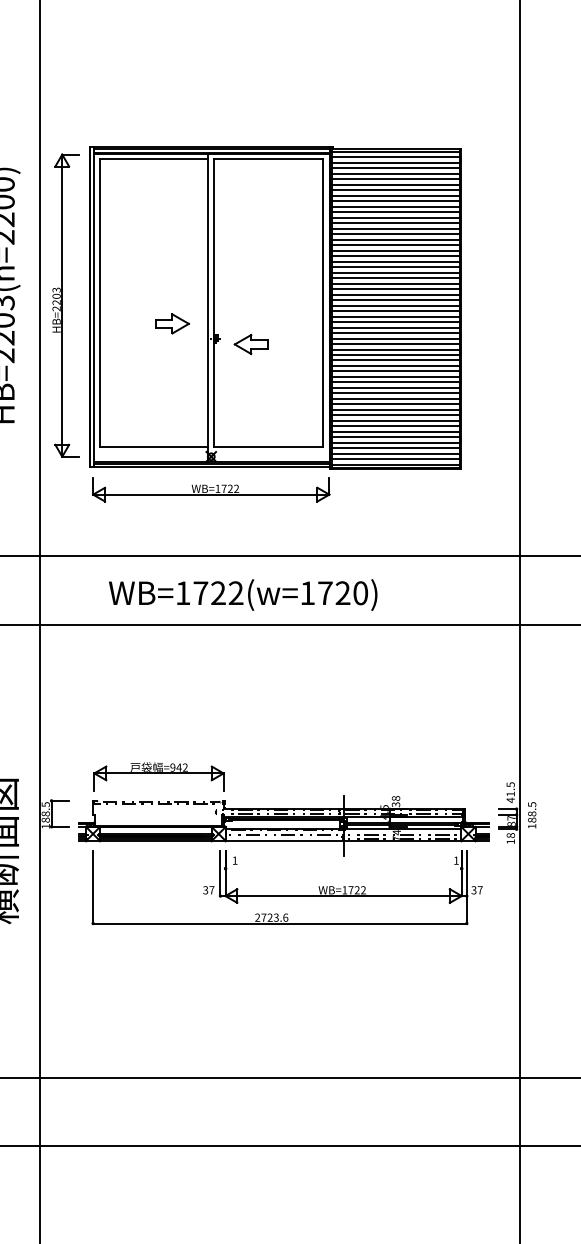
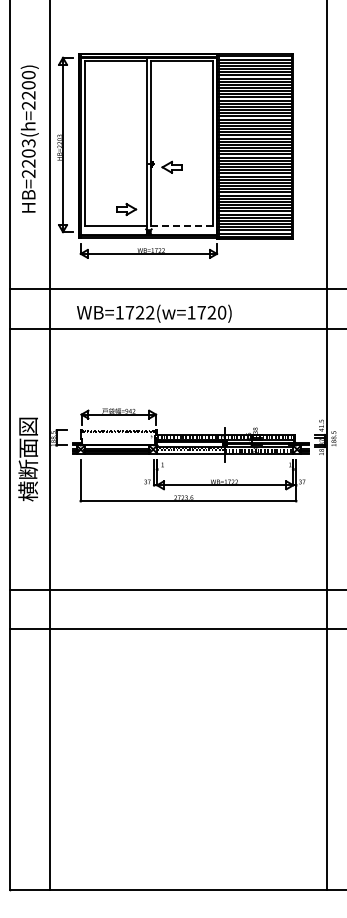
part: (172, 323) -> (126, 209), moved
line: (269, 447) -> (182, 226), solid -> dashed
text: (243, 594) -> (154, 313), moved

